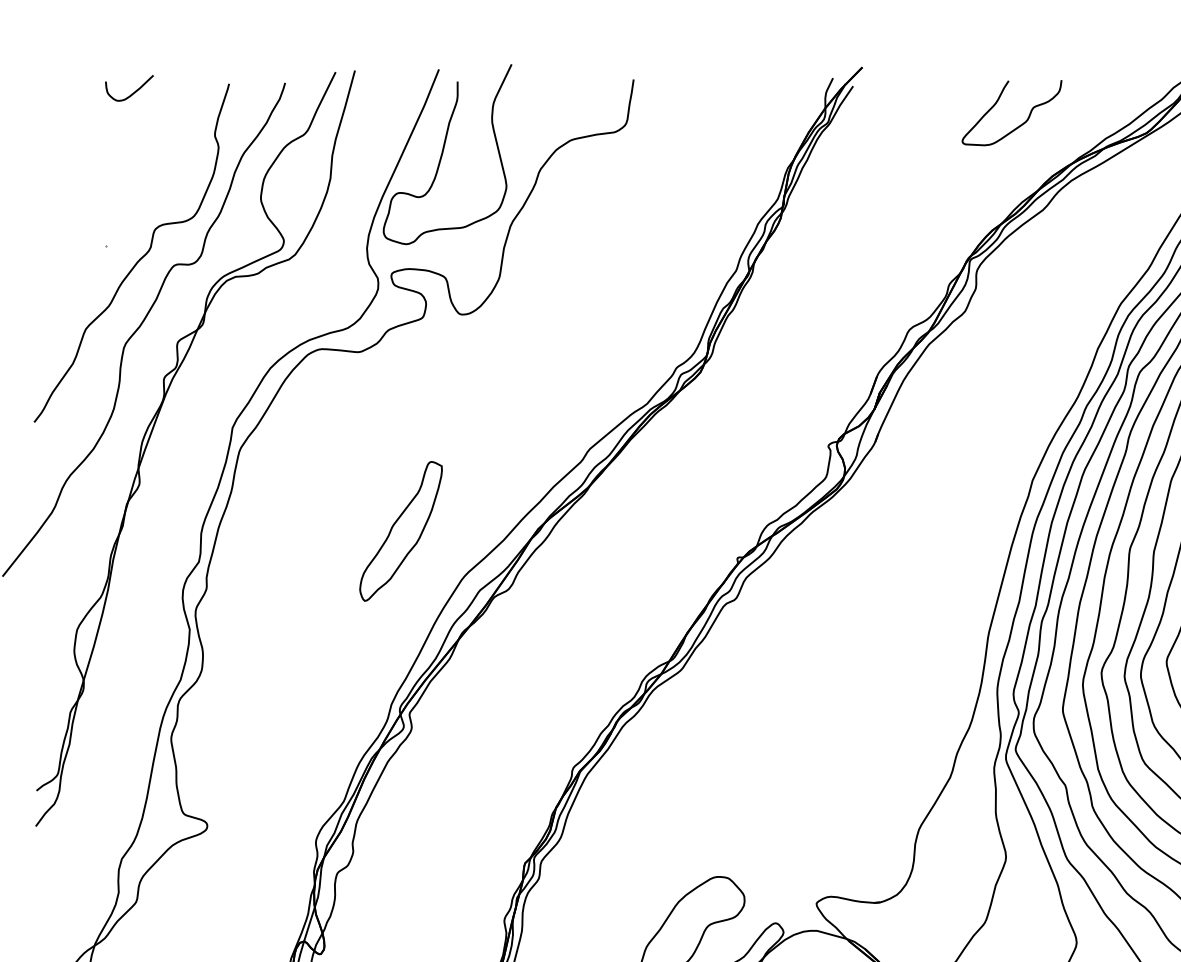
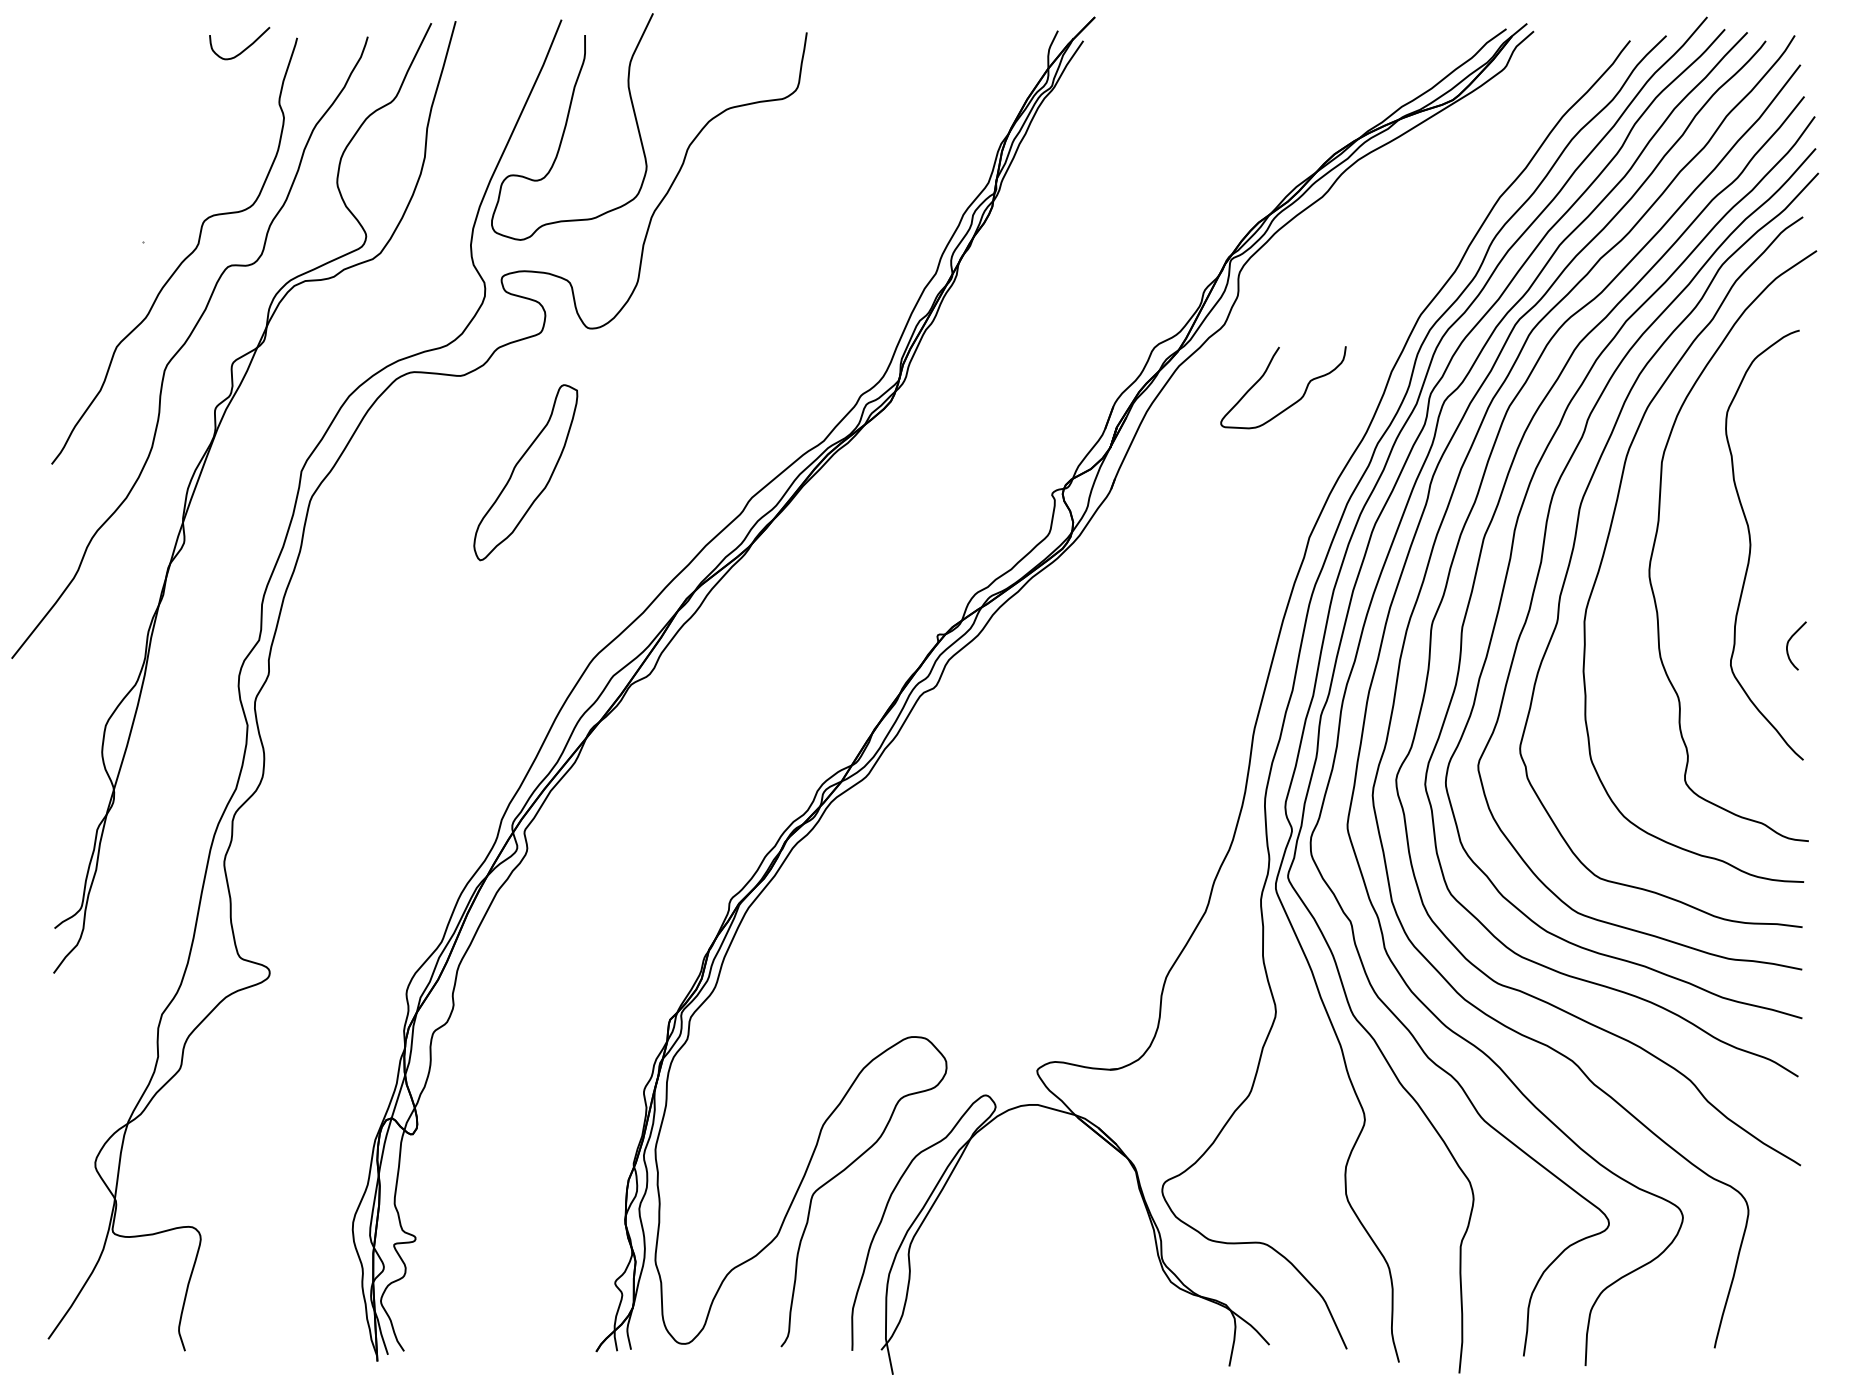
curve: (132, 93) -> (243, 49), moved
curve: (1019, 125) -> (1292, 403), moved
part: (400, 531) -> (525, 472), moved

